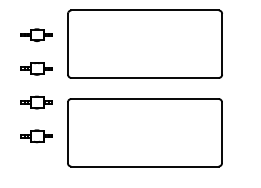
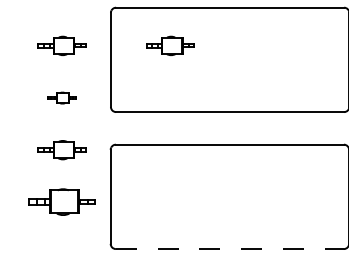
part: (106, 34) -> (170, 44), added
part: (36, 68) -> (62, 97), size x0.6
part: (36, 136) -> (62, 202), size x1.4
line: (144, 166) -> (229, 249), solid -> dashed

